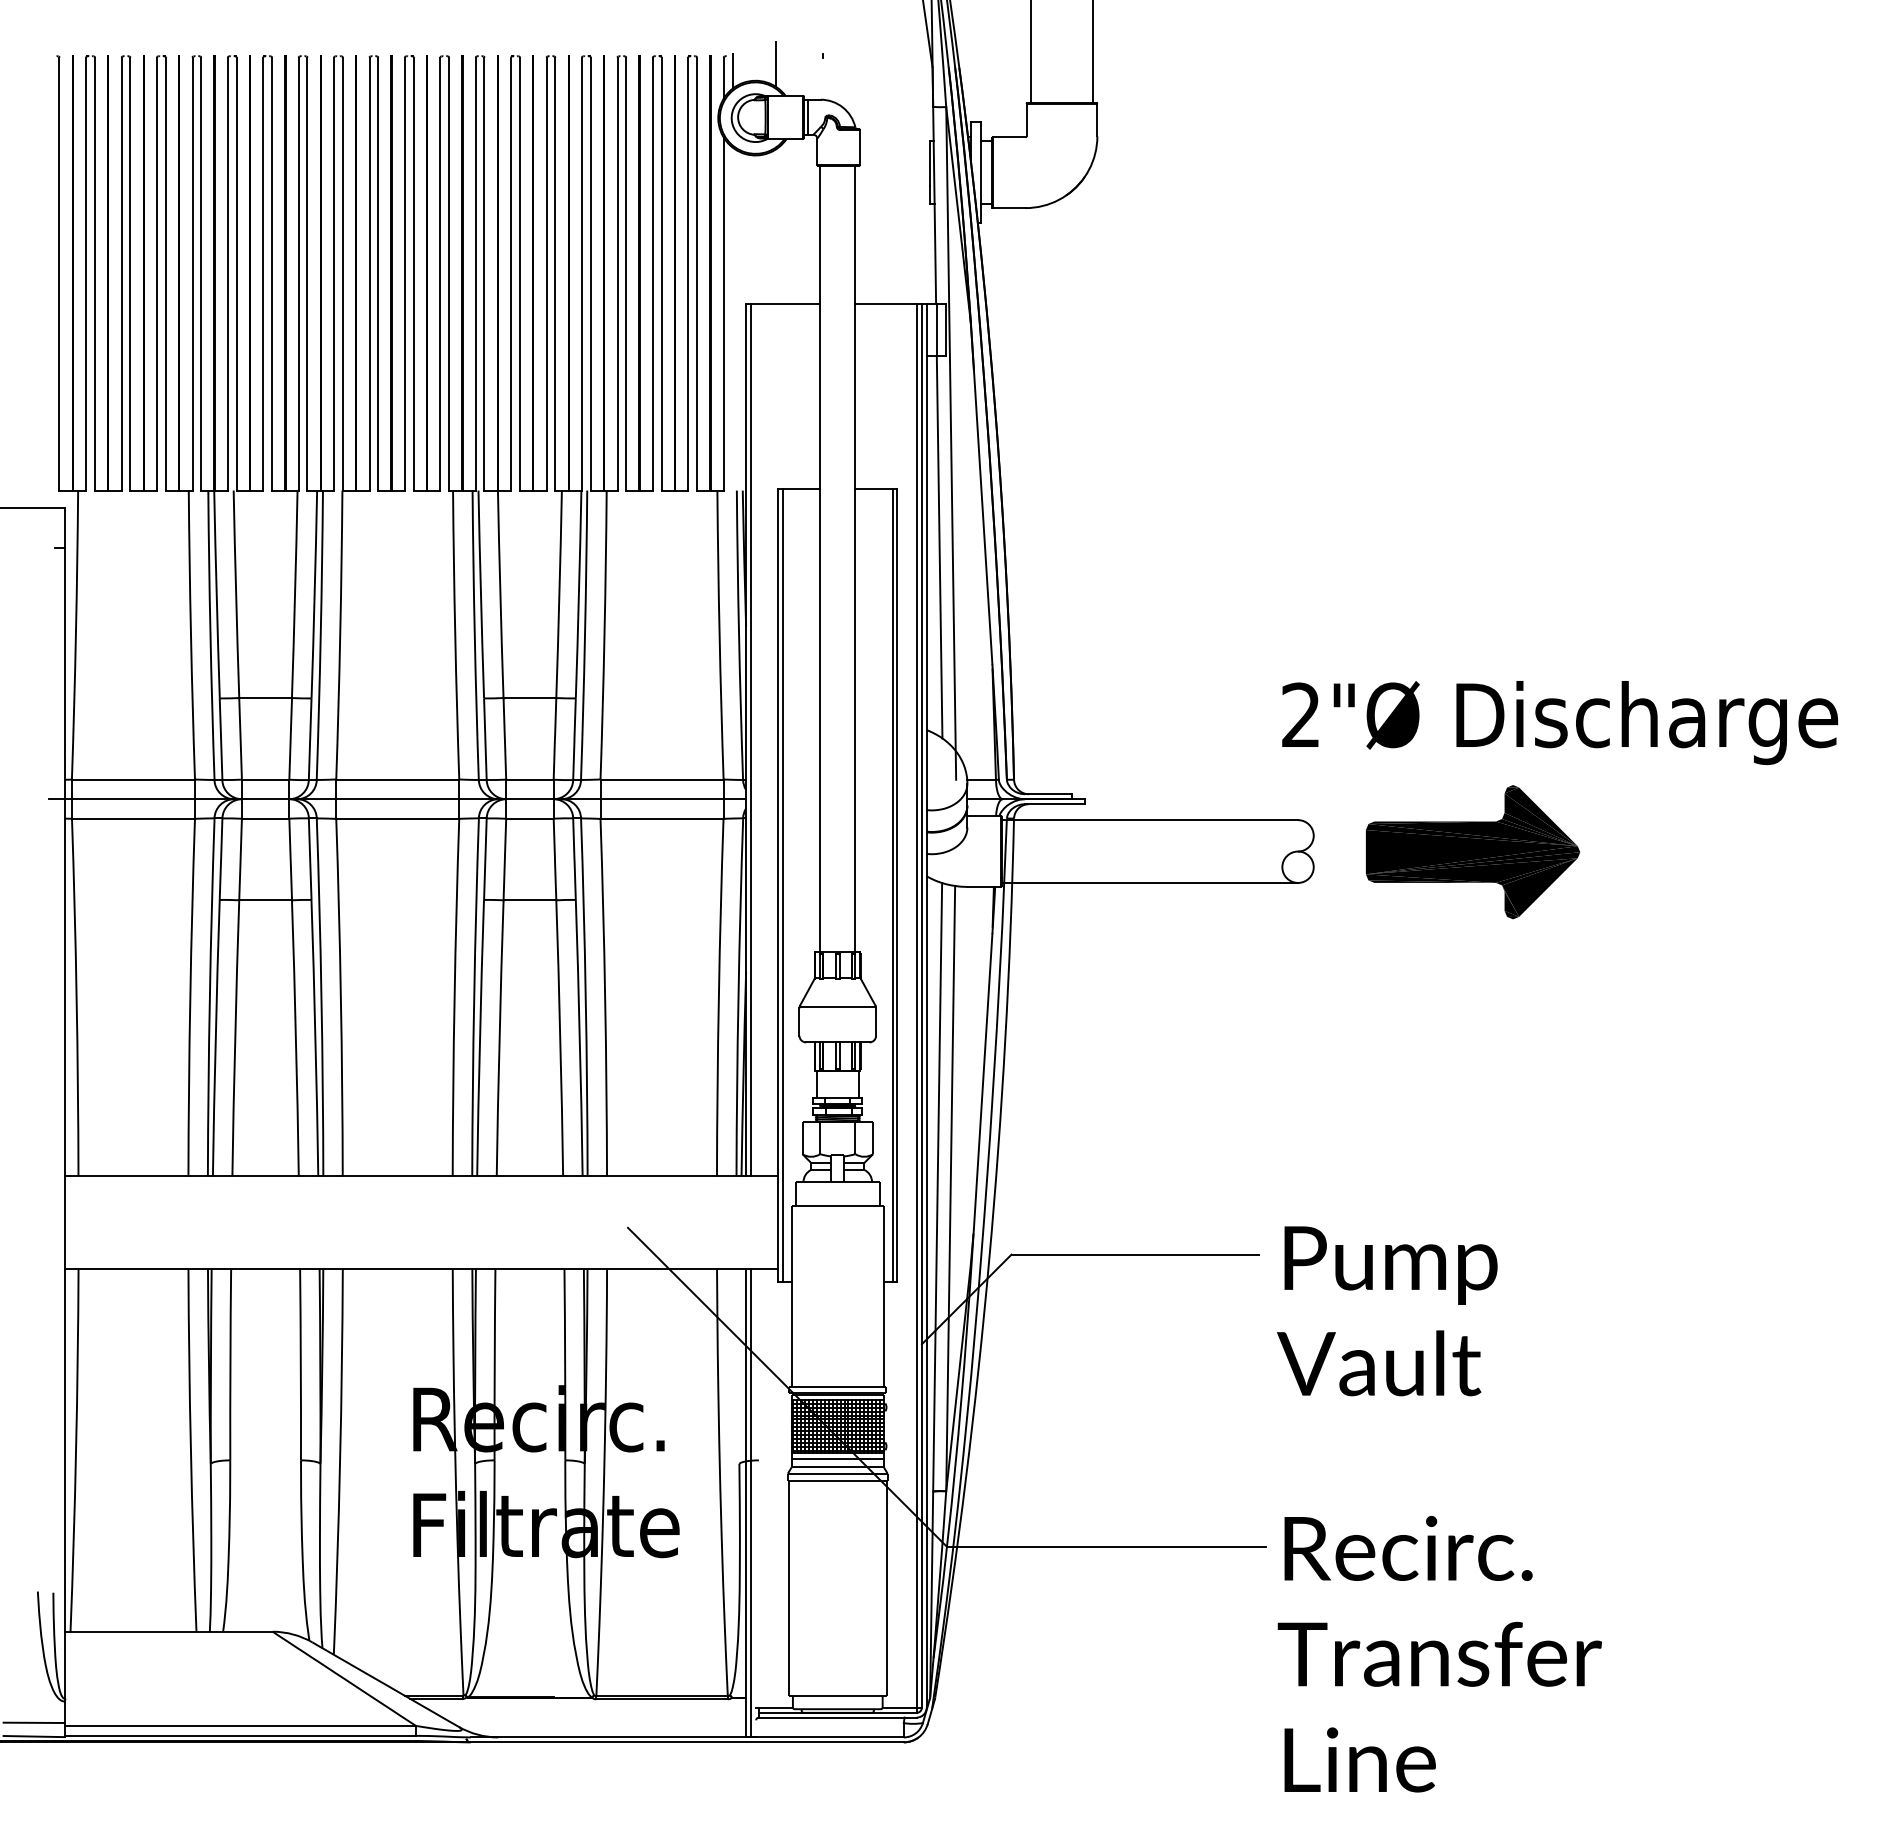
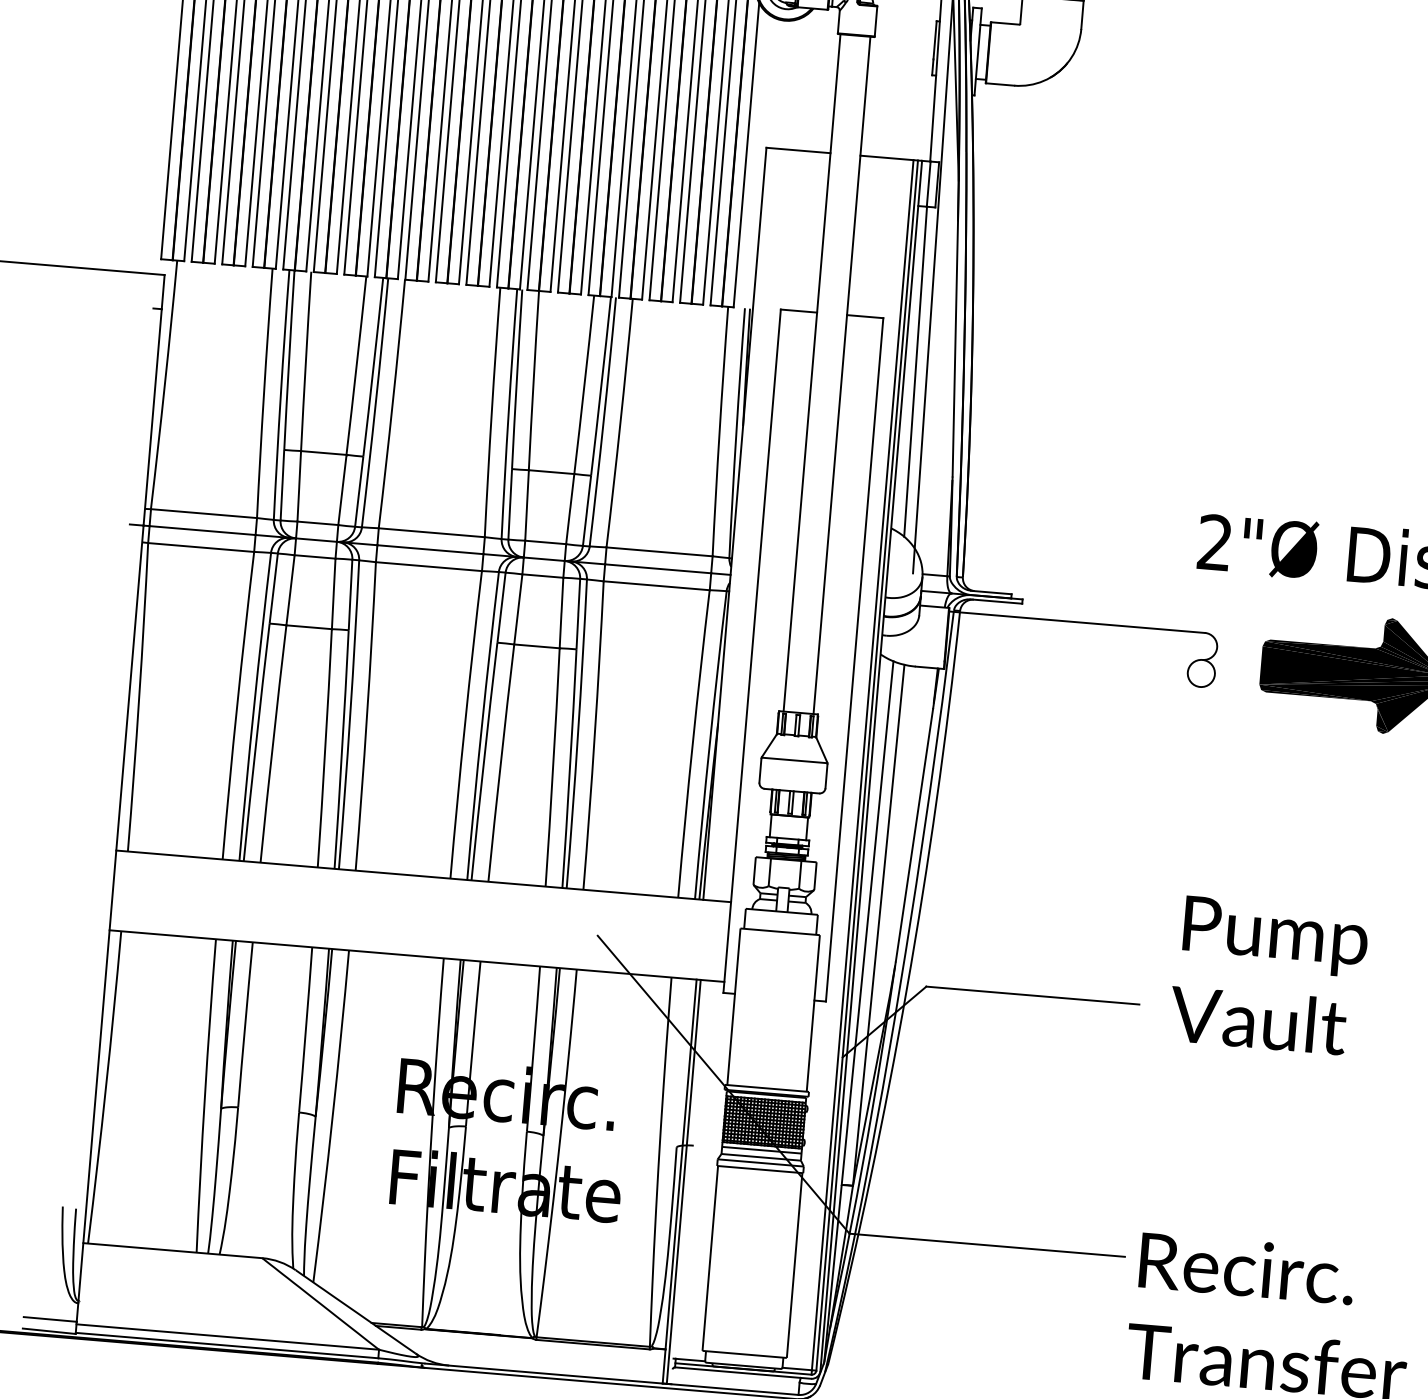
line: (750, 739) -> (738, 523), removed
line: (1149, 882) -> (1072, 675), removed
line: (783, 884) -> (756, 651), removed
line: (892, 884) -> (850, 659), removed
text: (1387, 1311) -> (1269, 976), moved

